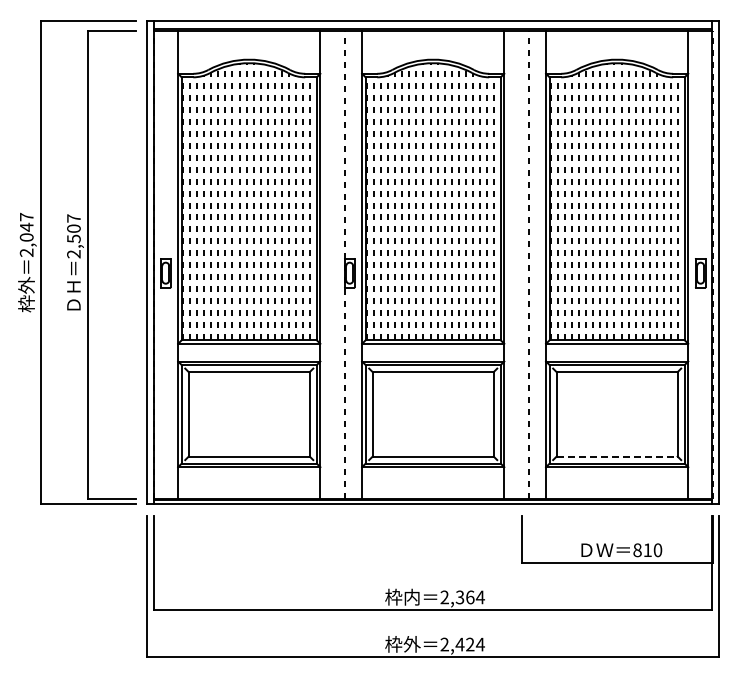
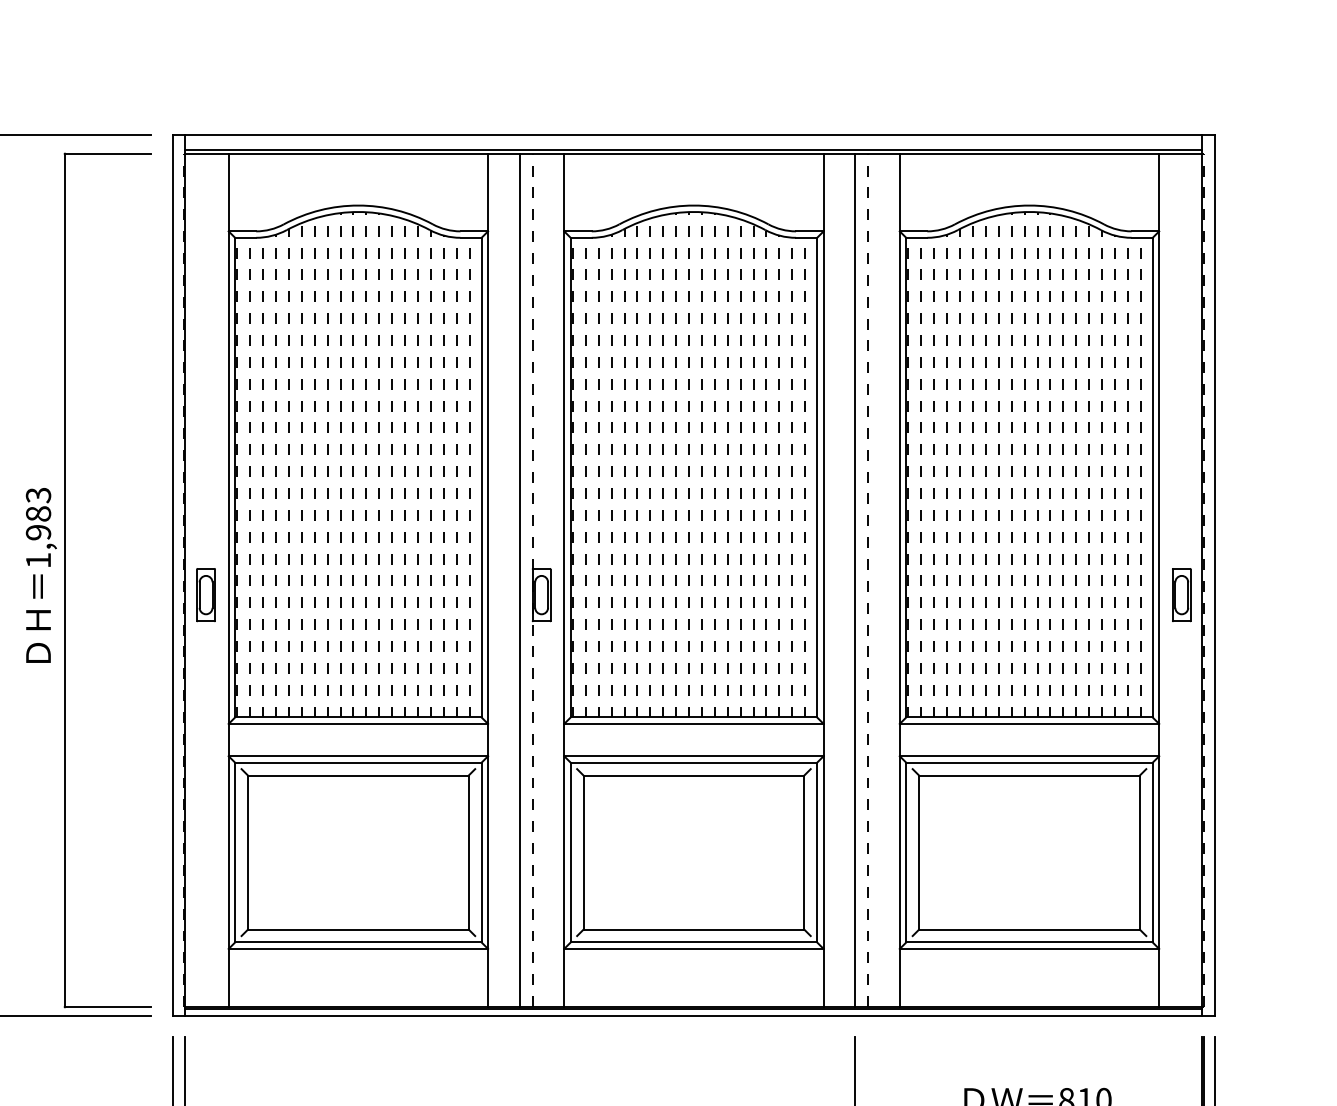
text: (73, 236) -> (37, 528), 2,507 -> 1,983
line: (337, 265) -> (519, 581), added
line: (521, 265) -> (854, 581), added
line: (617, 456) -> (1030, 929), dashed -> solid

